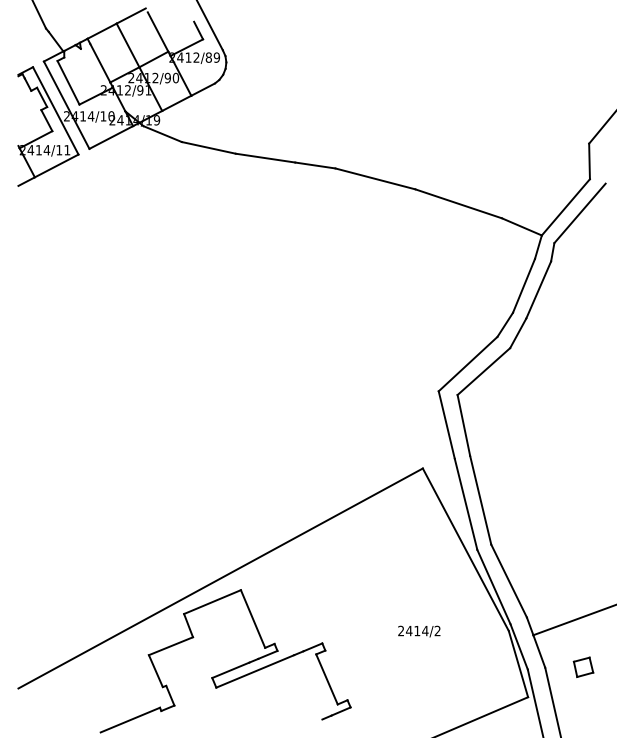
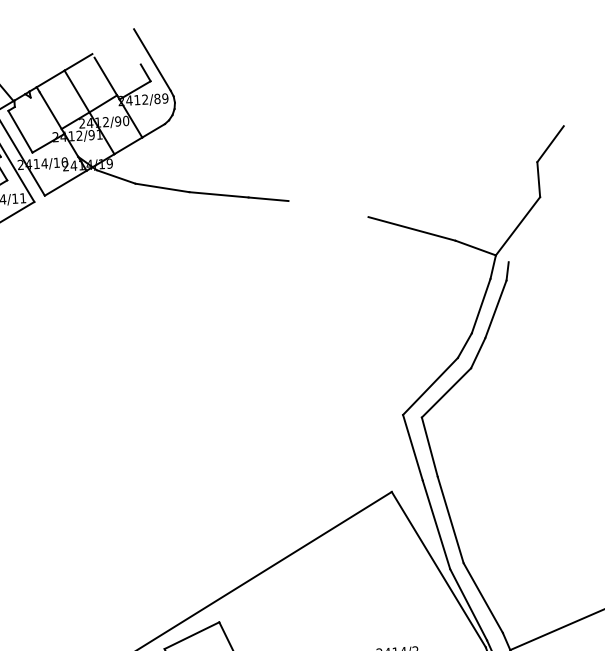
line: (375, 178) -> (328, 208), removed
line: (579, 213) -> (531, 231), removed

